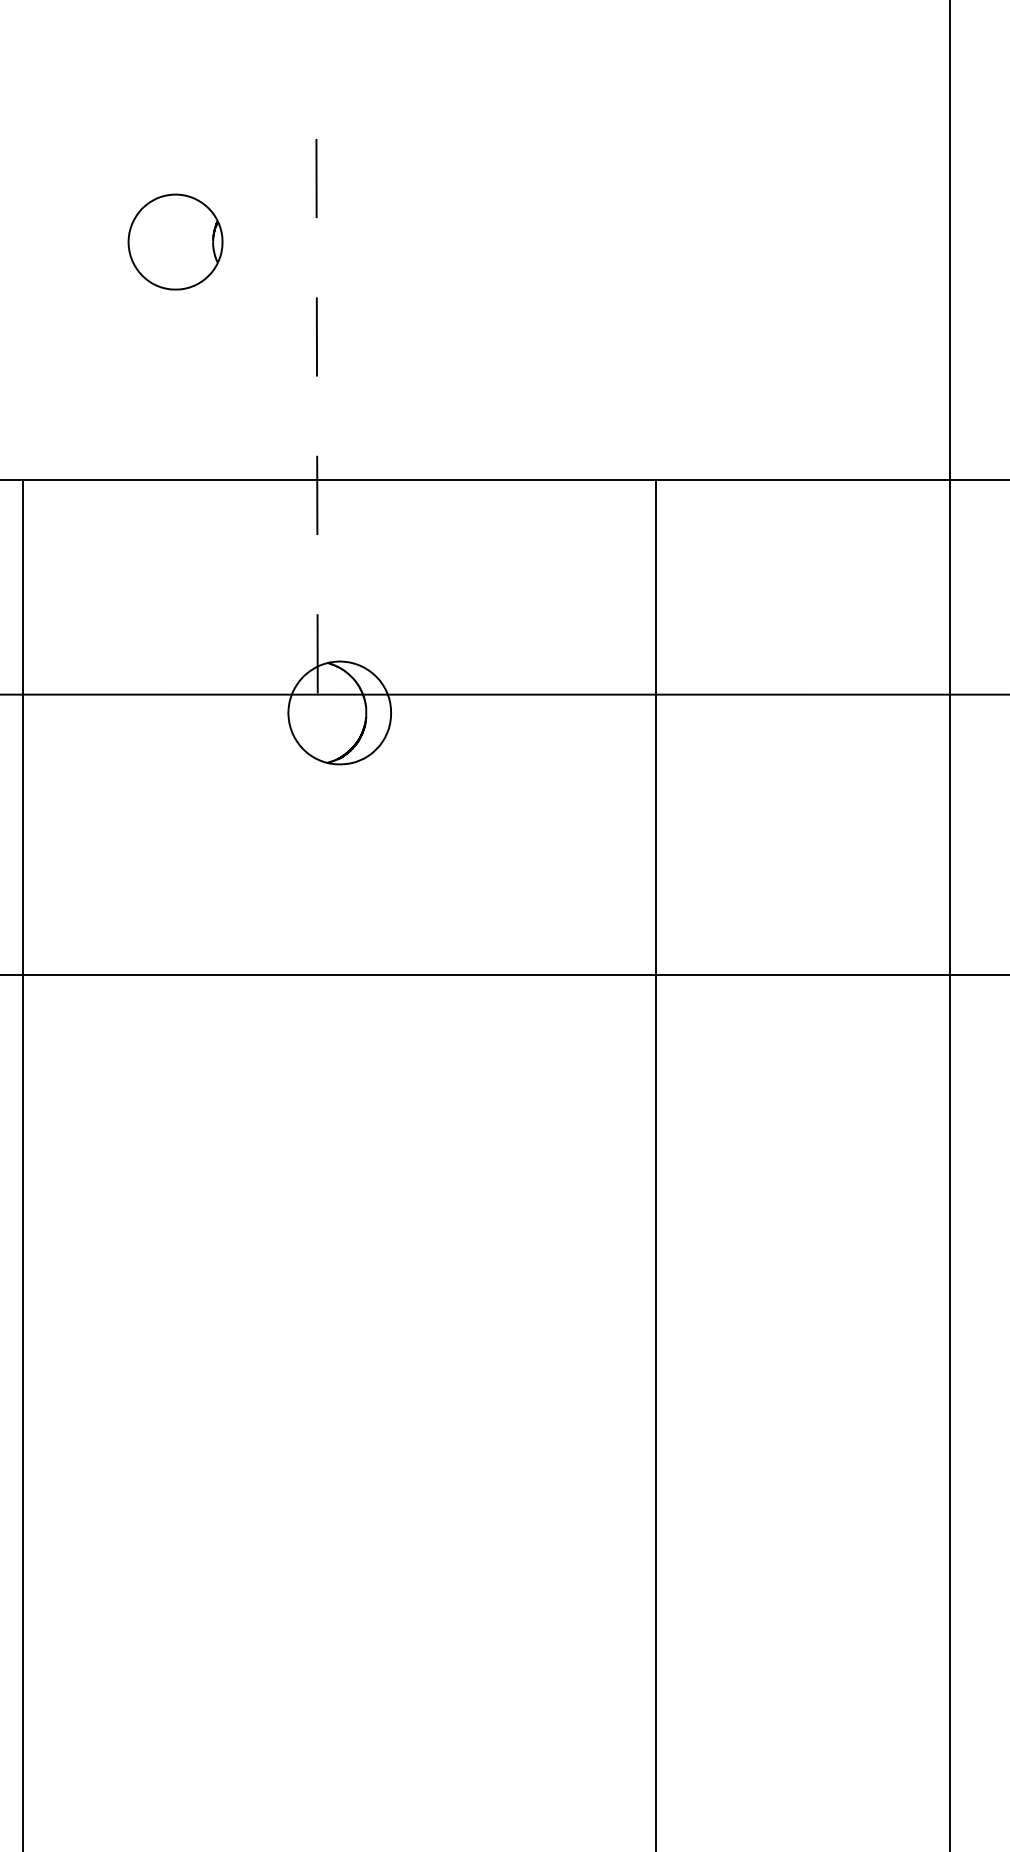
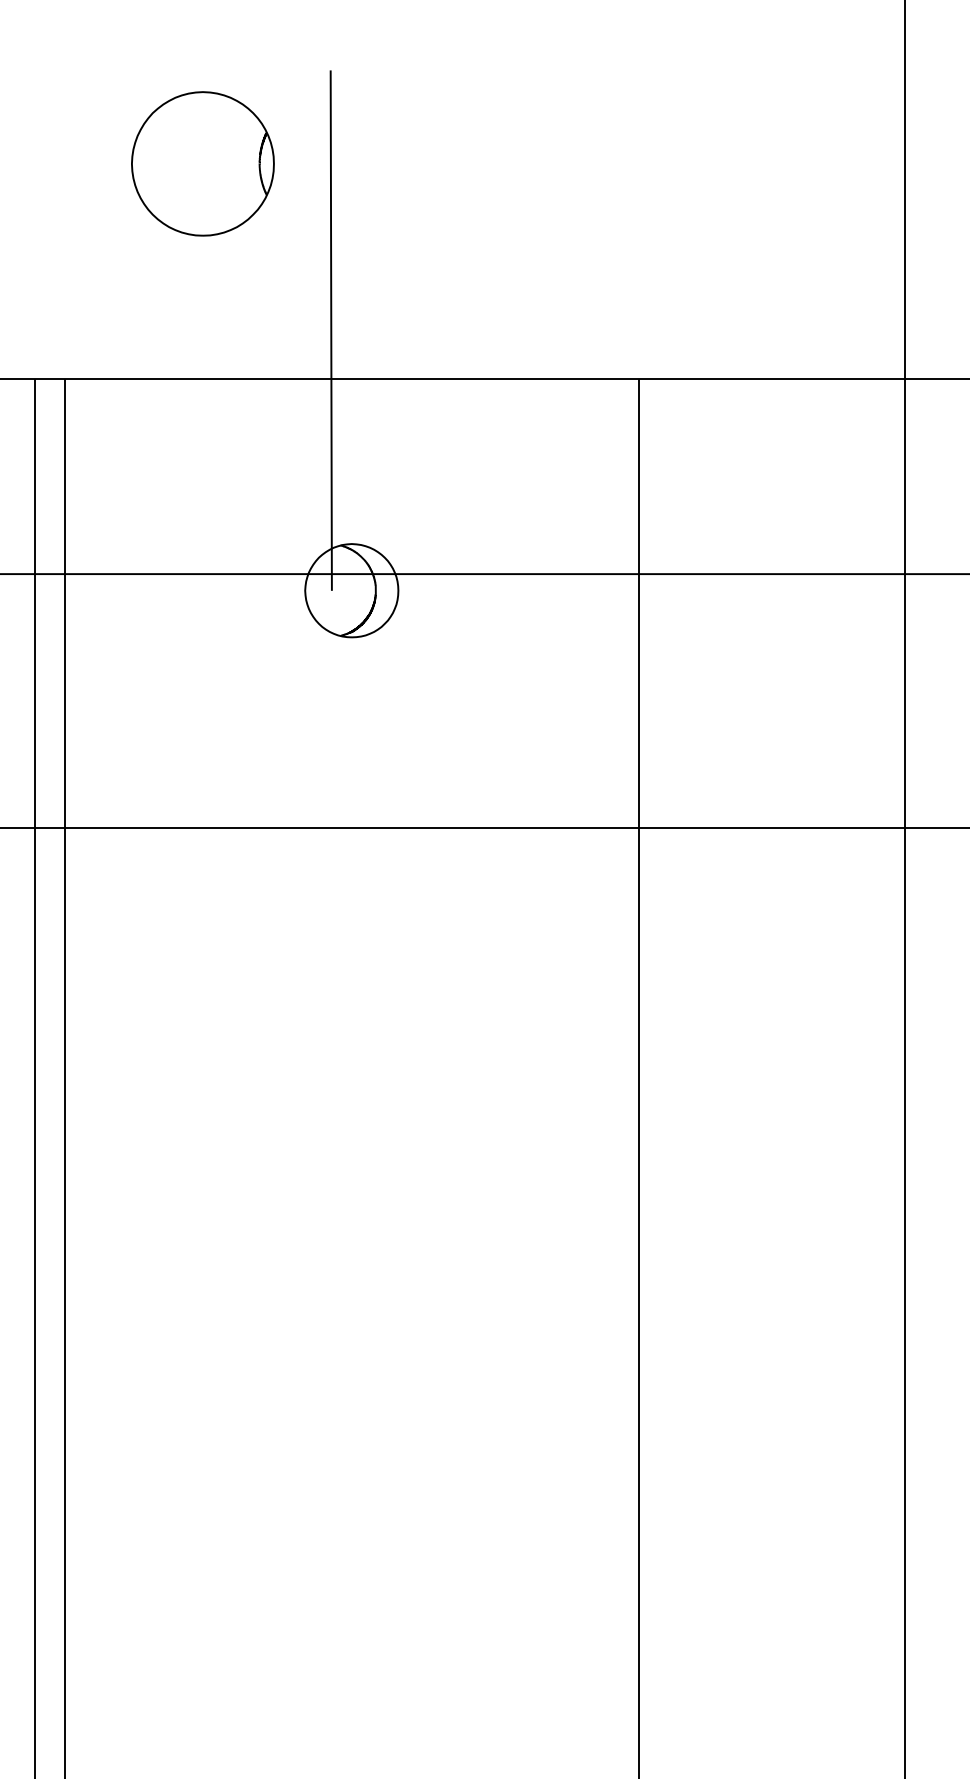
part: (175, 241) -> (202, 163), size x1.67
line: (317, 426) -> (331, 331), dashed -> solid

